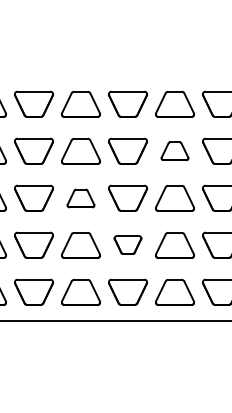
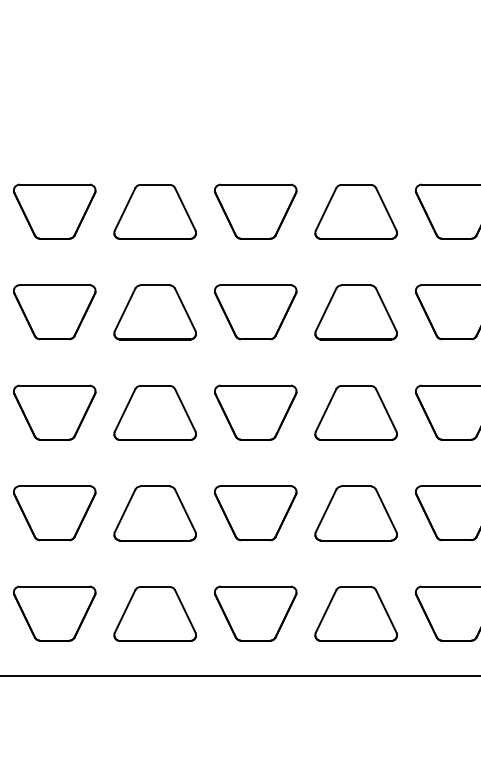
part: (174, 150) -> (355, 310), size x1.43
part: (80, 198) -> (154, 413), size x1.43
part: (127, 244) -> (254, 511), size x1.43

